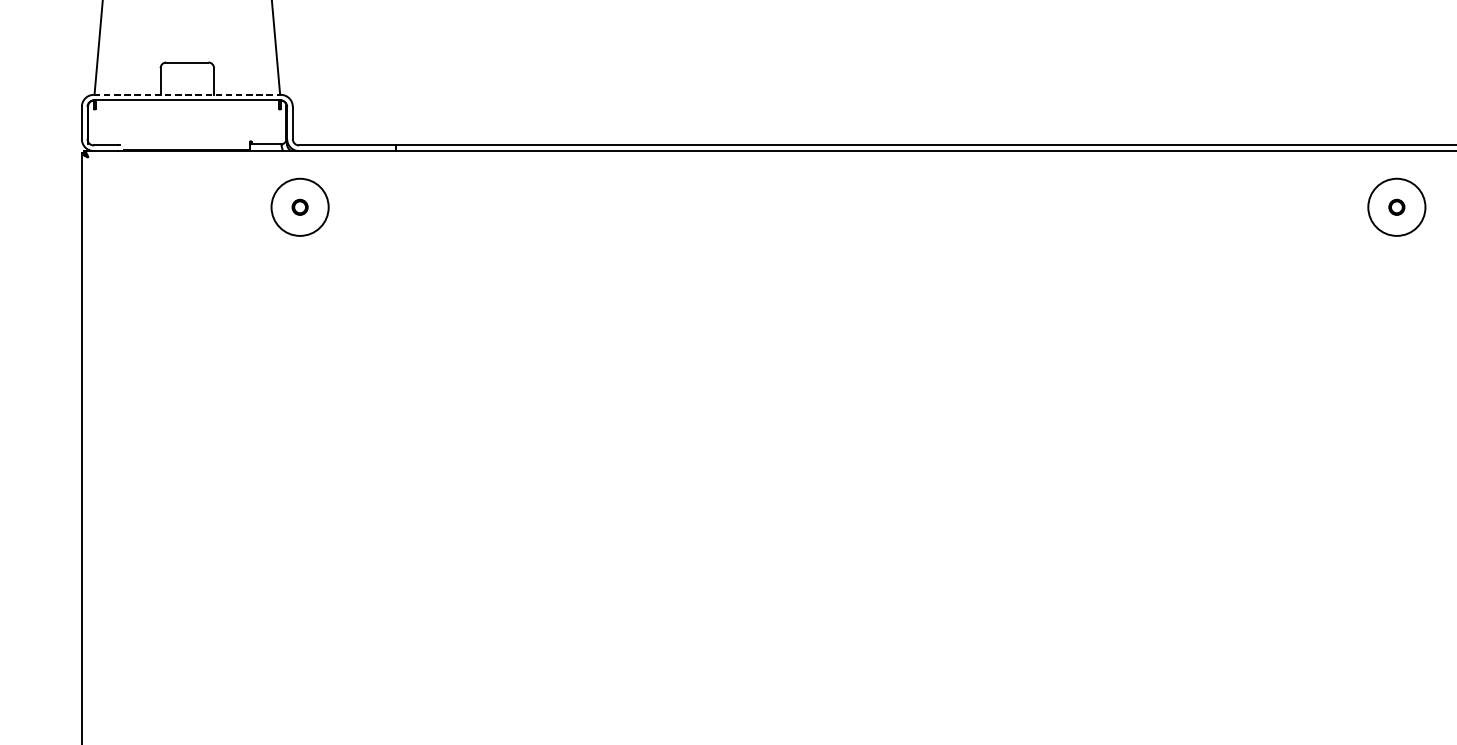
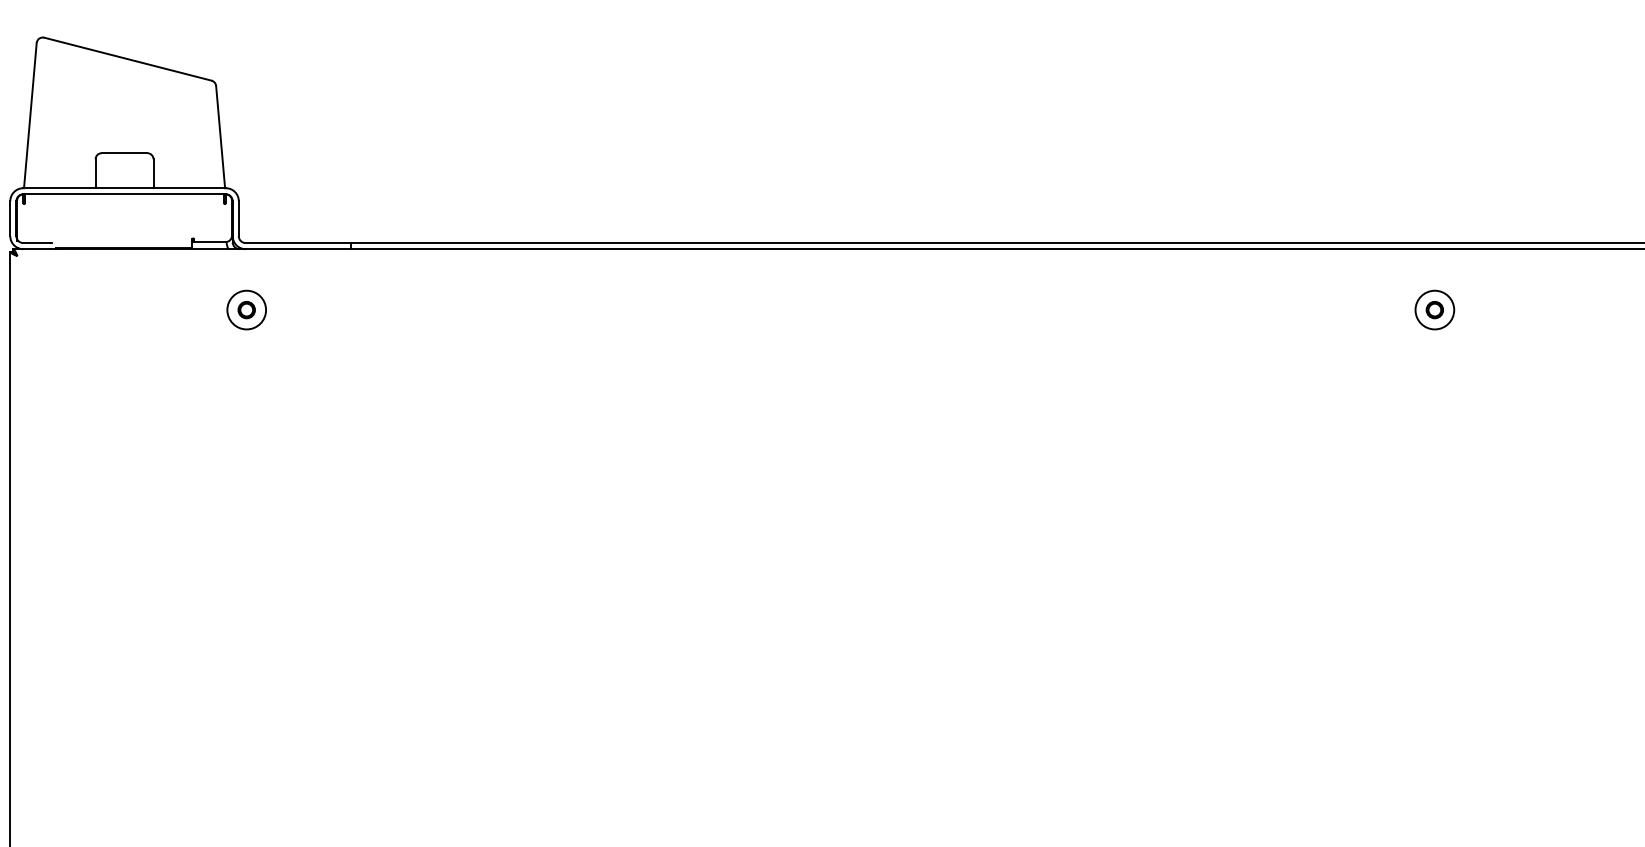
line: (188, 95) -> (125, 188), dashed -> solid
circle: (299, 206) -> (246, 309), size x0.62
circle: (1396, 206) -> (1434, 309), size x0.62

